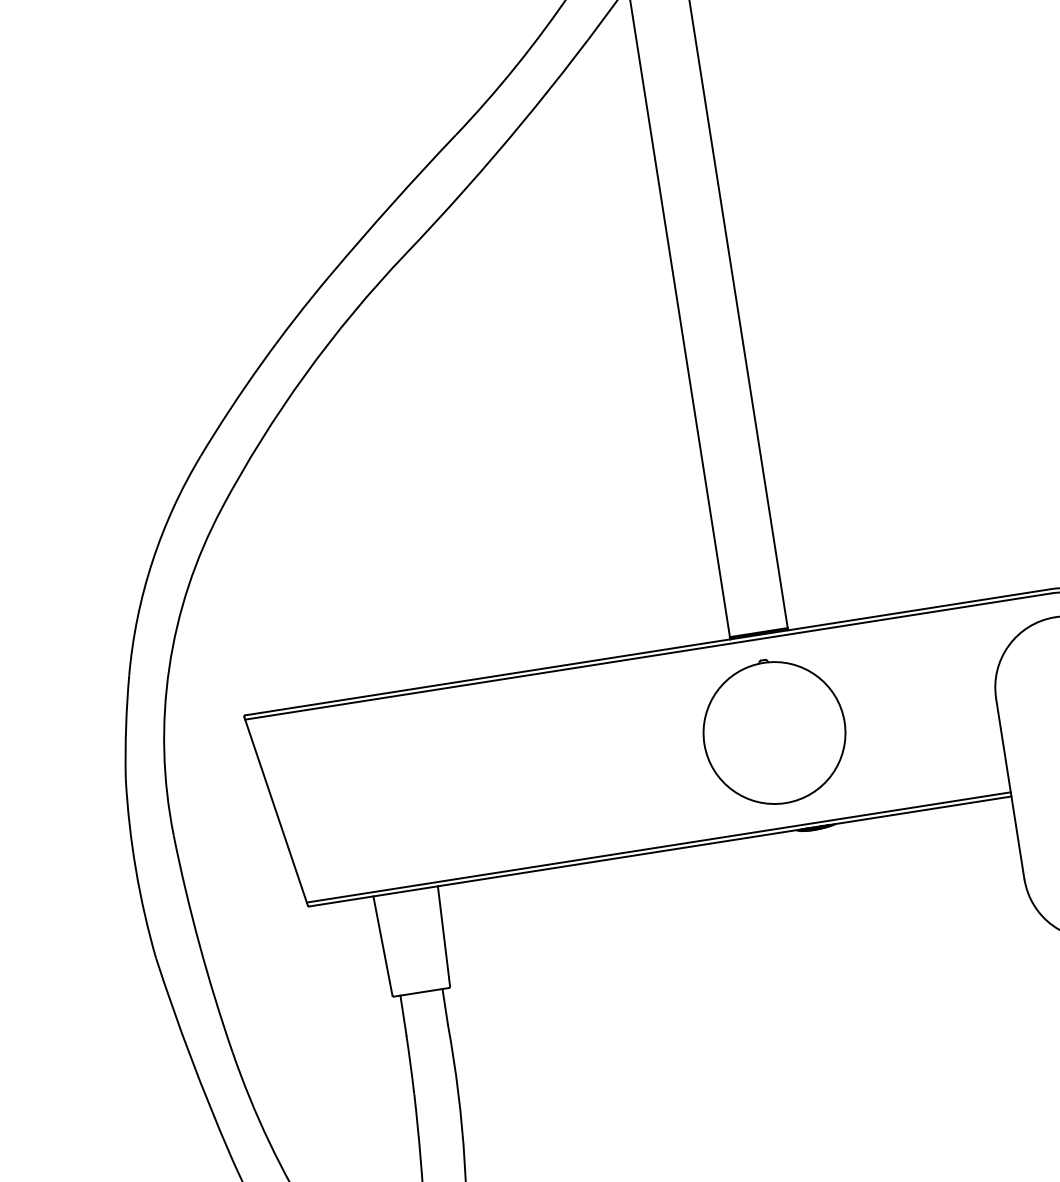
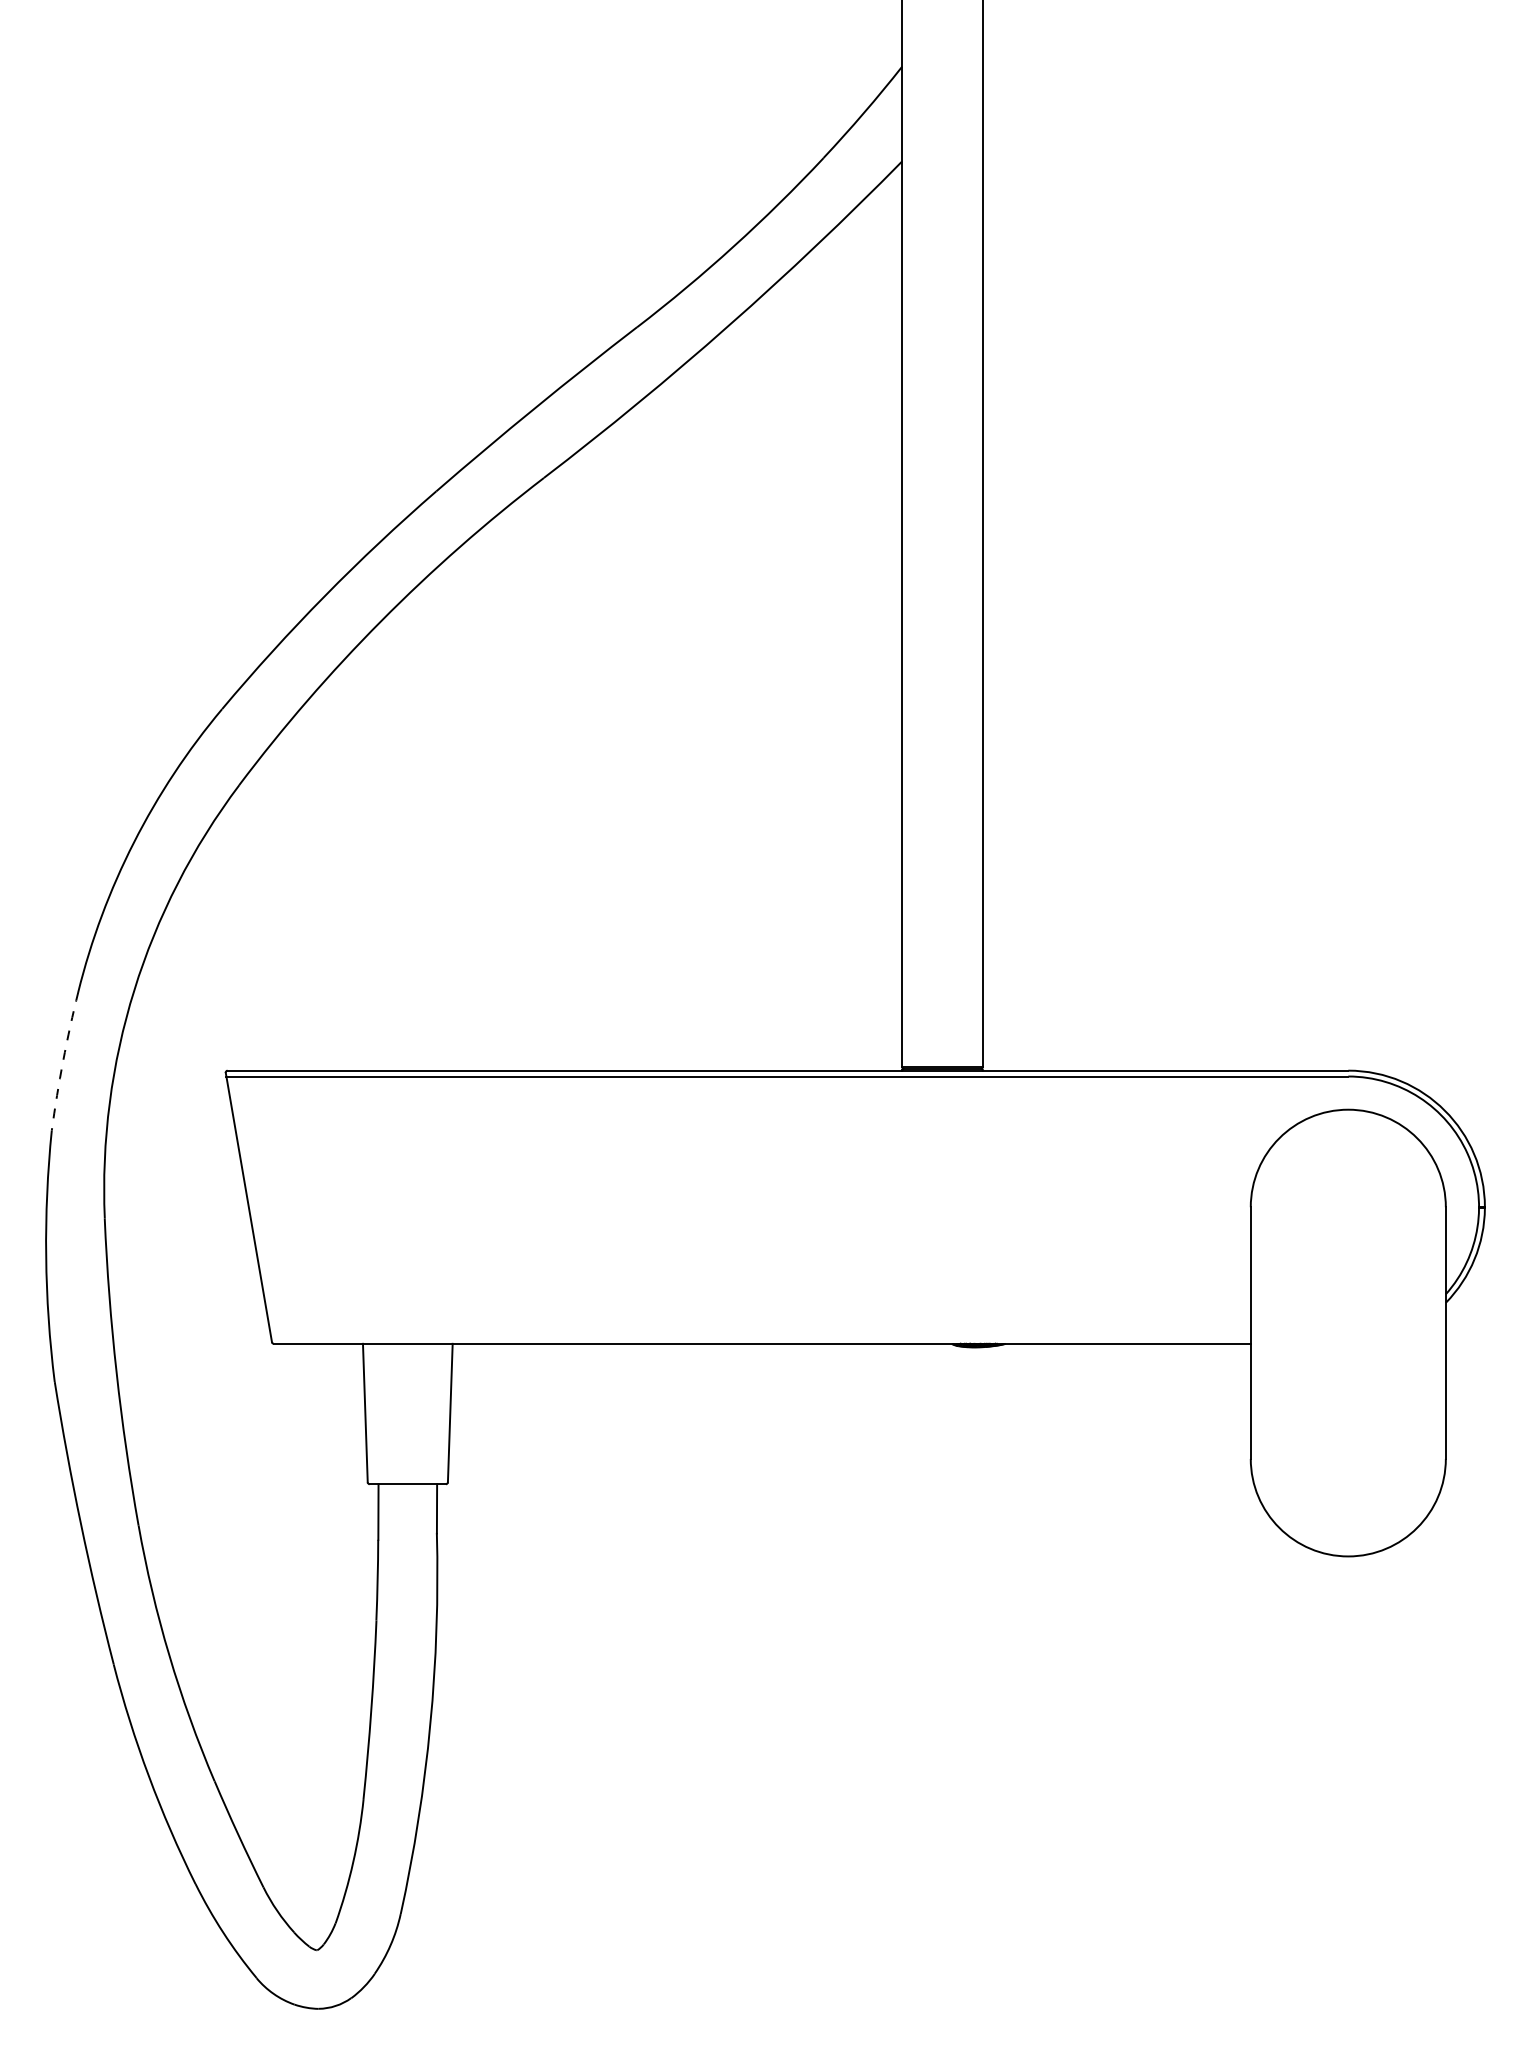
arc: (126, 726) -> (63, 1060), solid -> dashed
part: (774, 731) -> (942, 1205), removed
line: (658, 847) -> (760, 1337), removed

